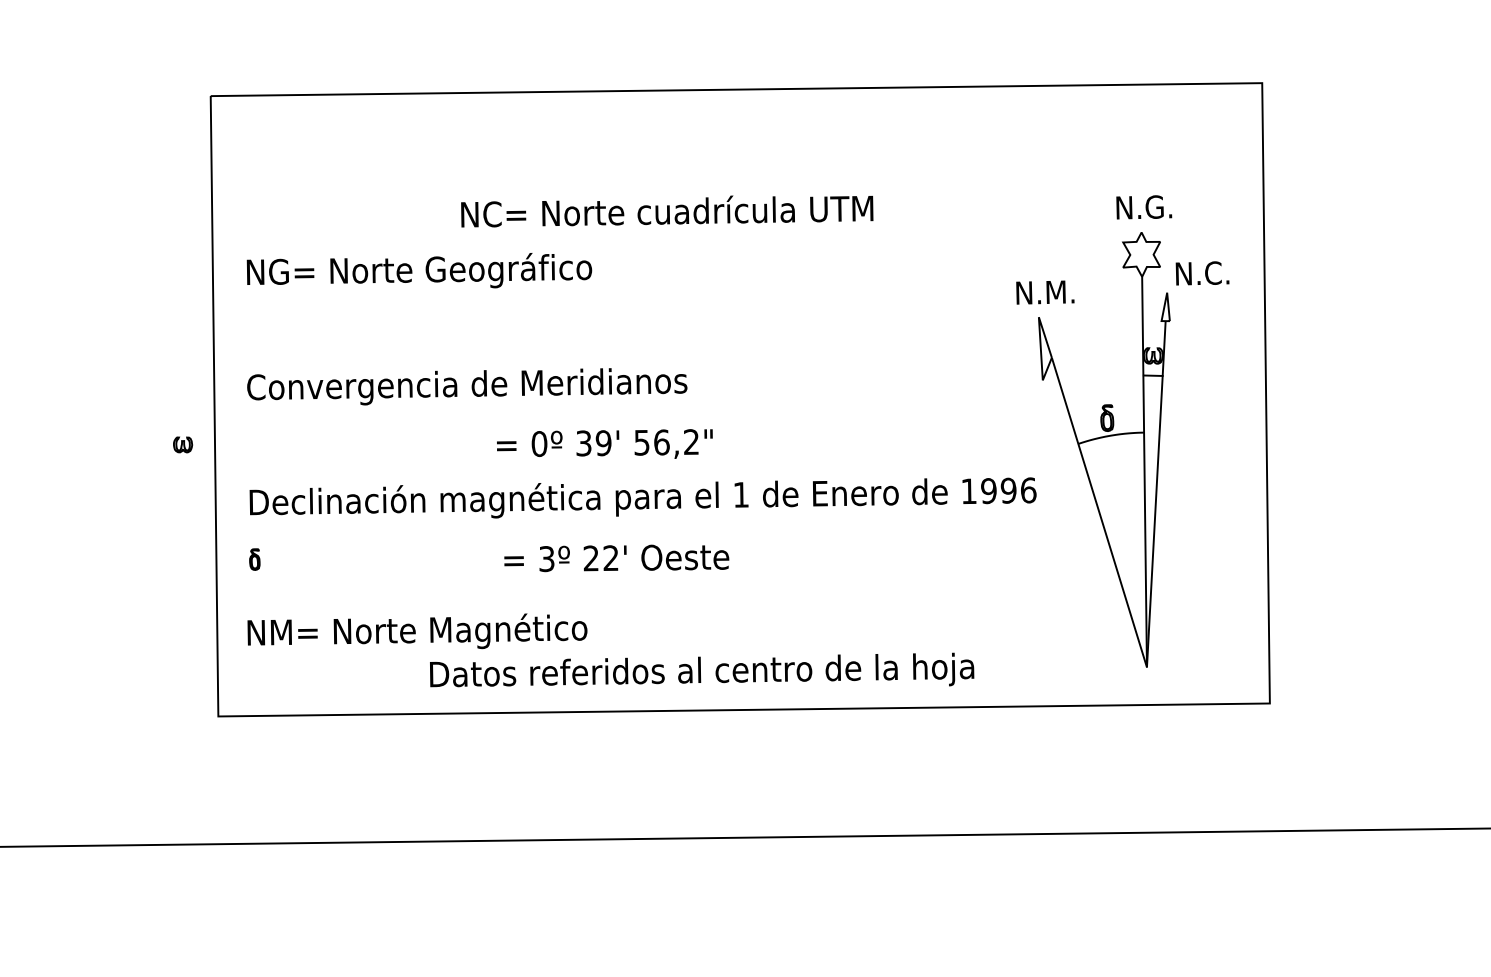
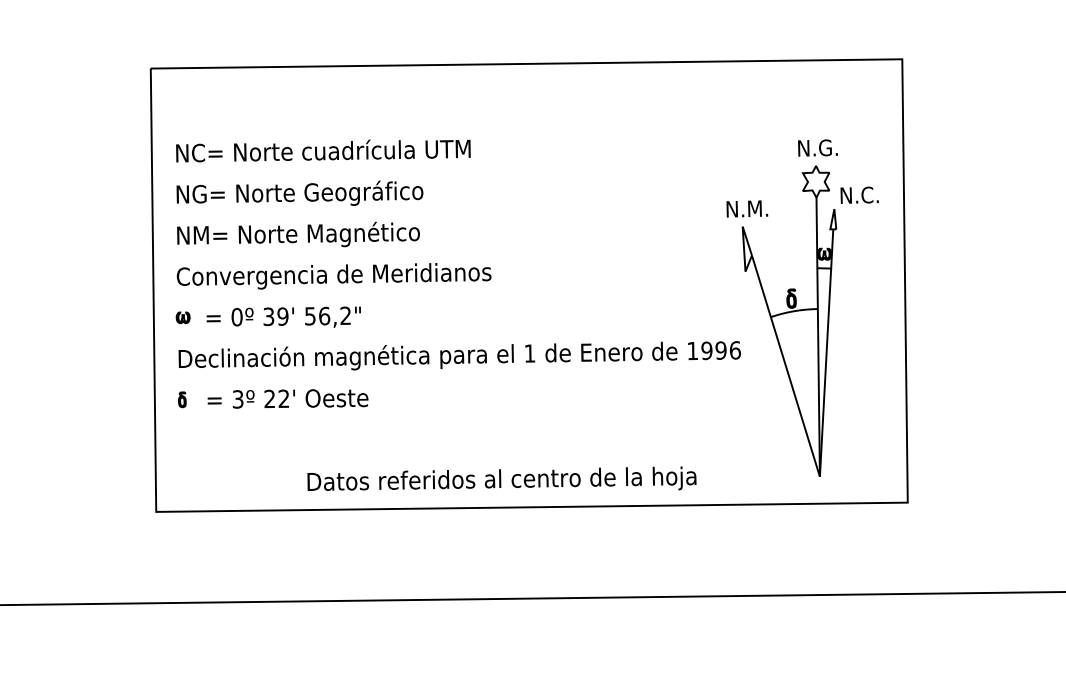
text: (667, 211) -> (323, 151), moved
text: (604, 443) -> (283, 316), moved
part: (183, 444) -> (183, 317), moved
text: (616, 558) -> (287, 399), moved
text: (417, 631) -> (298, 234), moved

